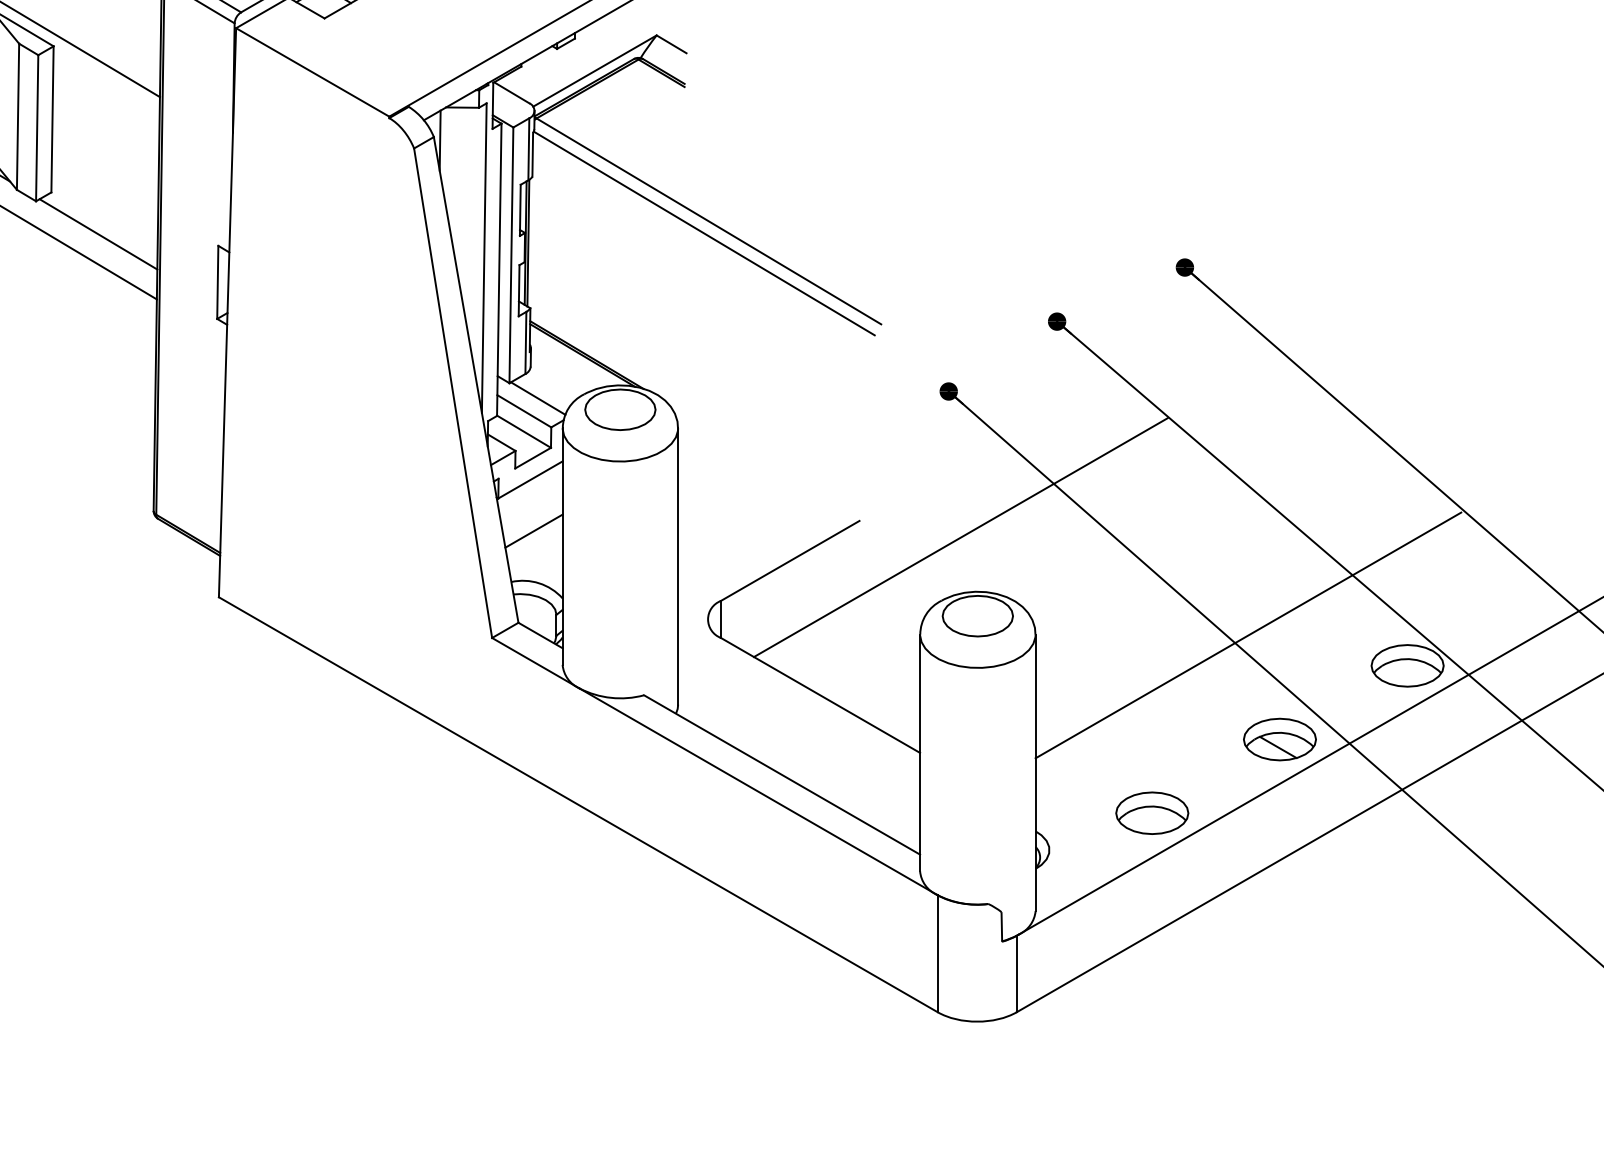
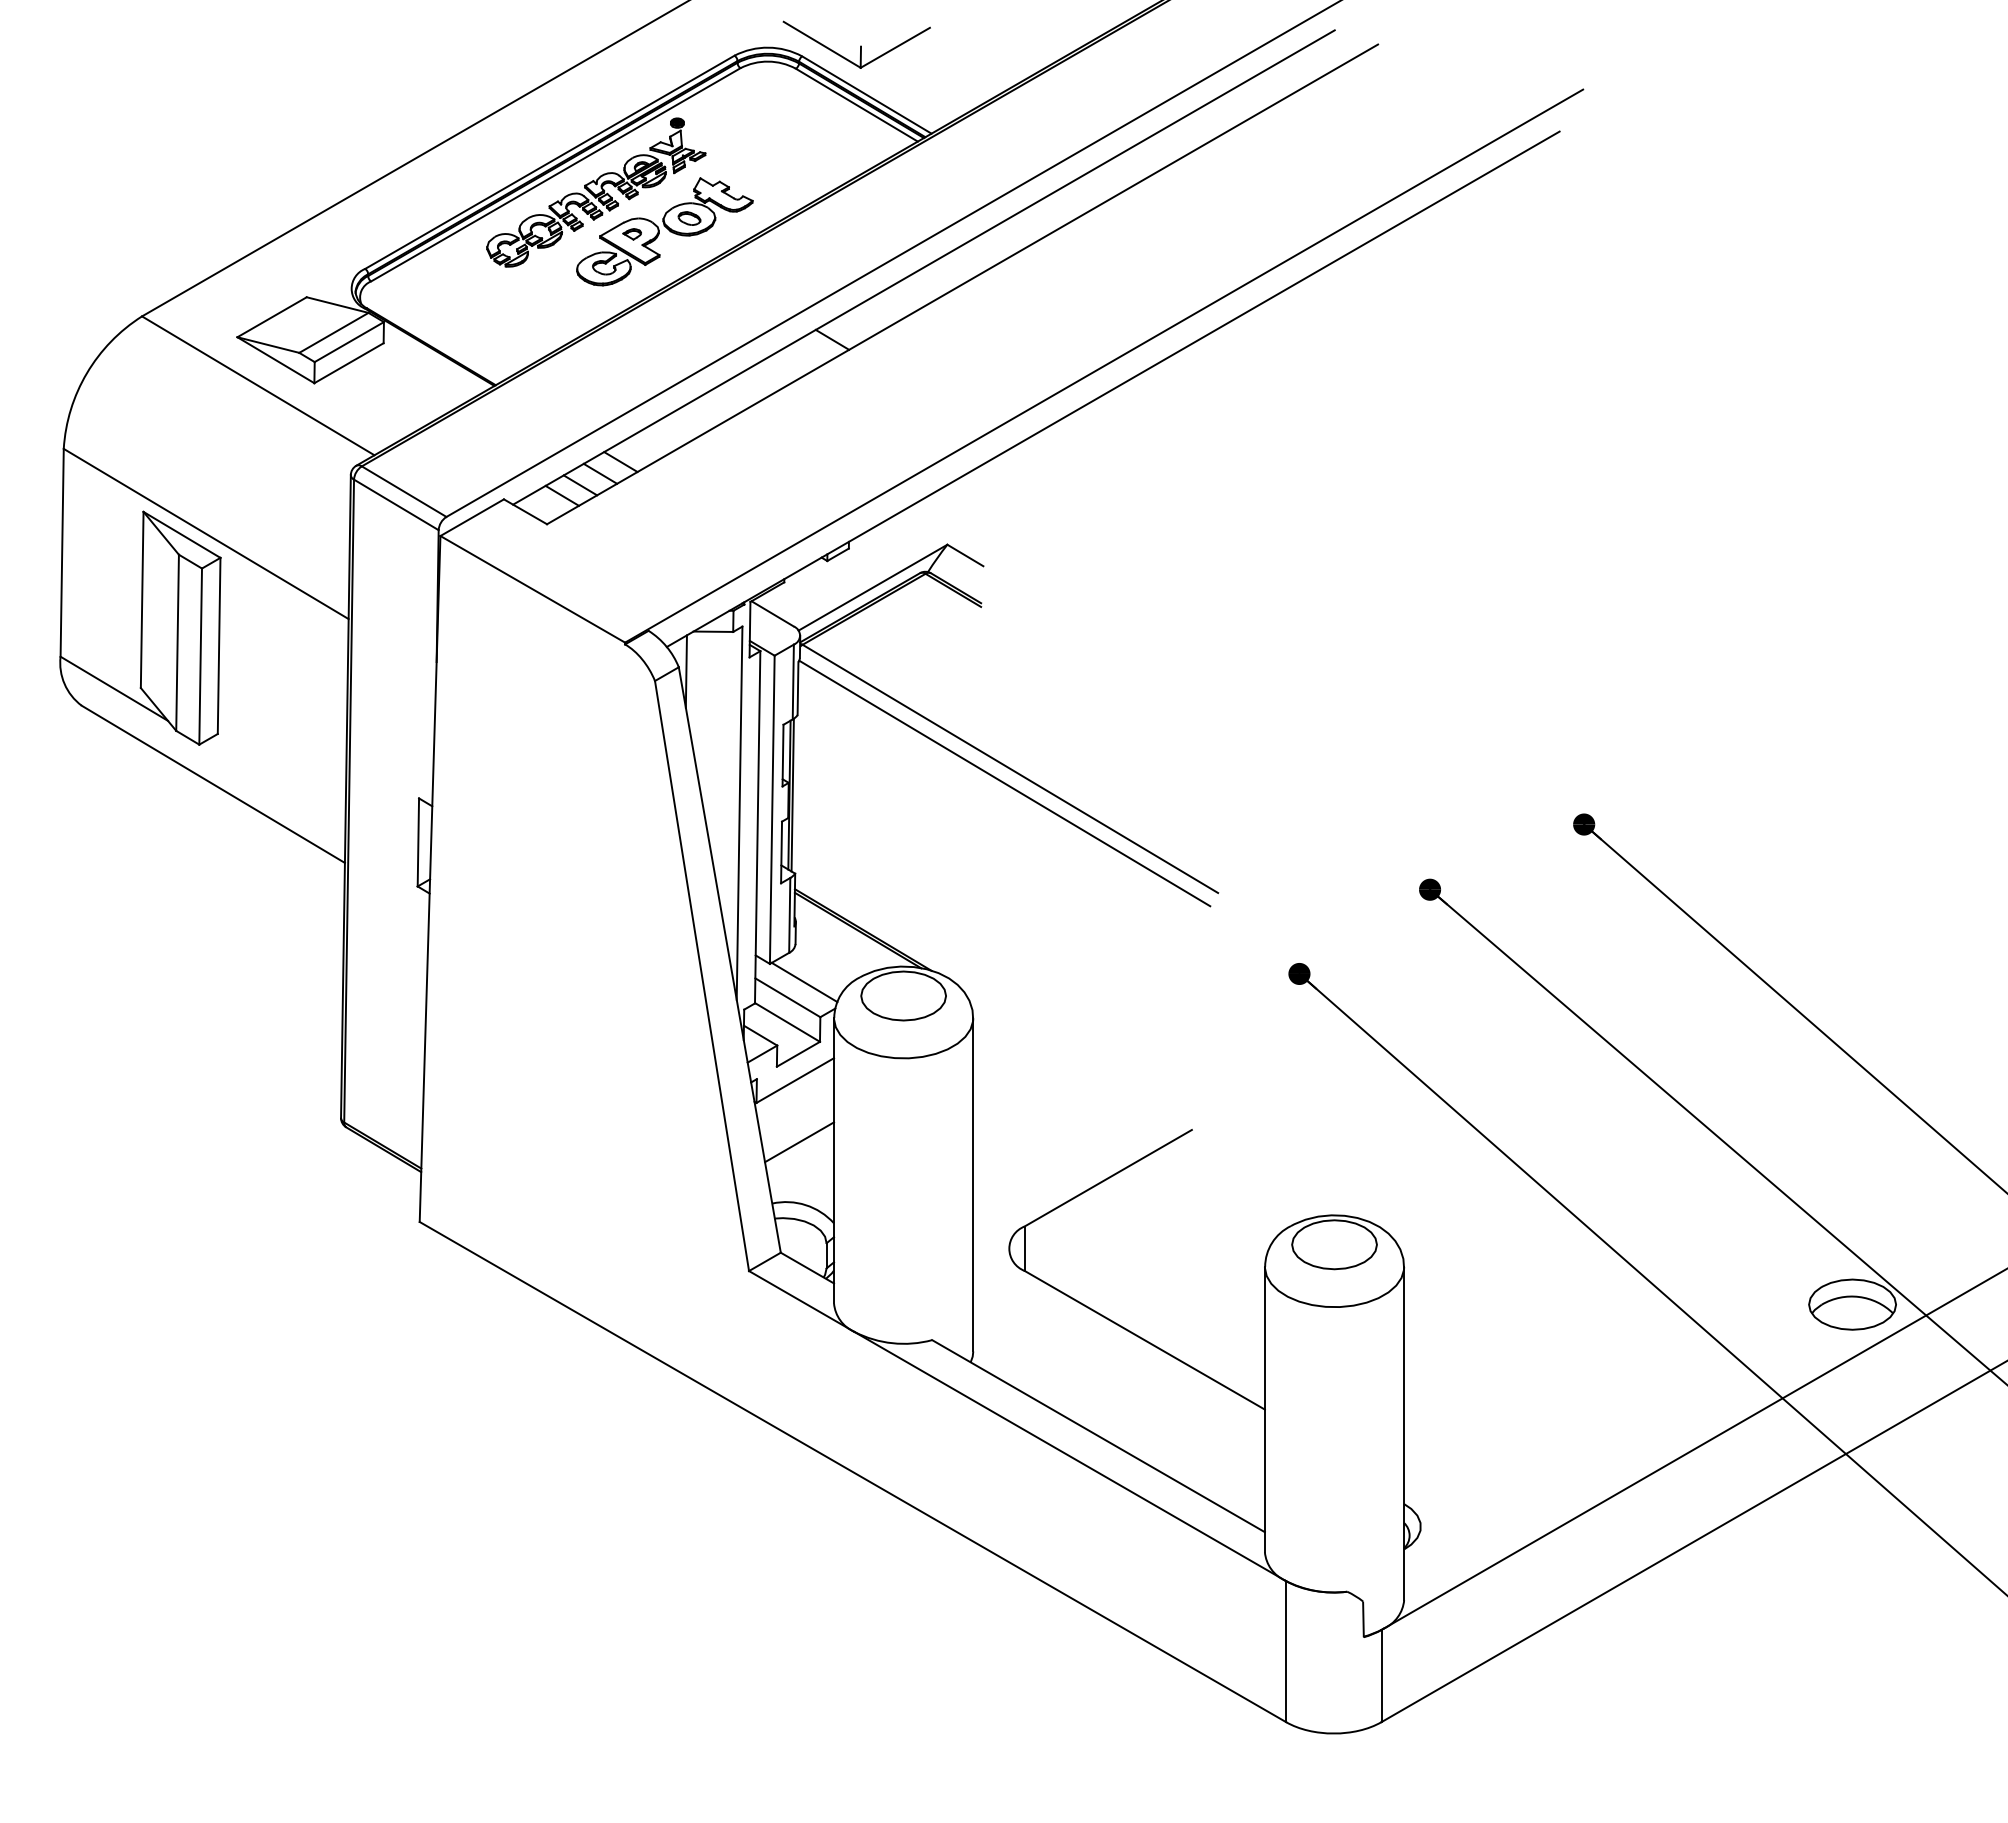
line: (98, 234) -> (274, 784), removed
line: (960, 537) -> (1313, 1150), removed
line: (1248, 635) -> (1660, 1267), removed
part: (1279, 739) -> (1698, 1393), removed
part: (1152, 813) -> (1544, 1482), removed

